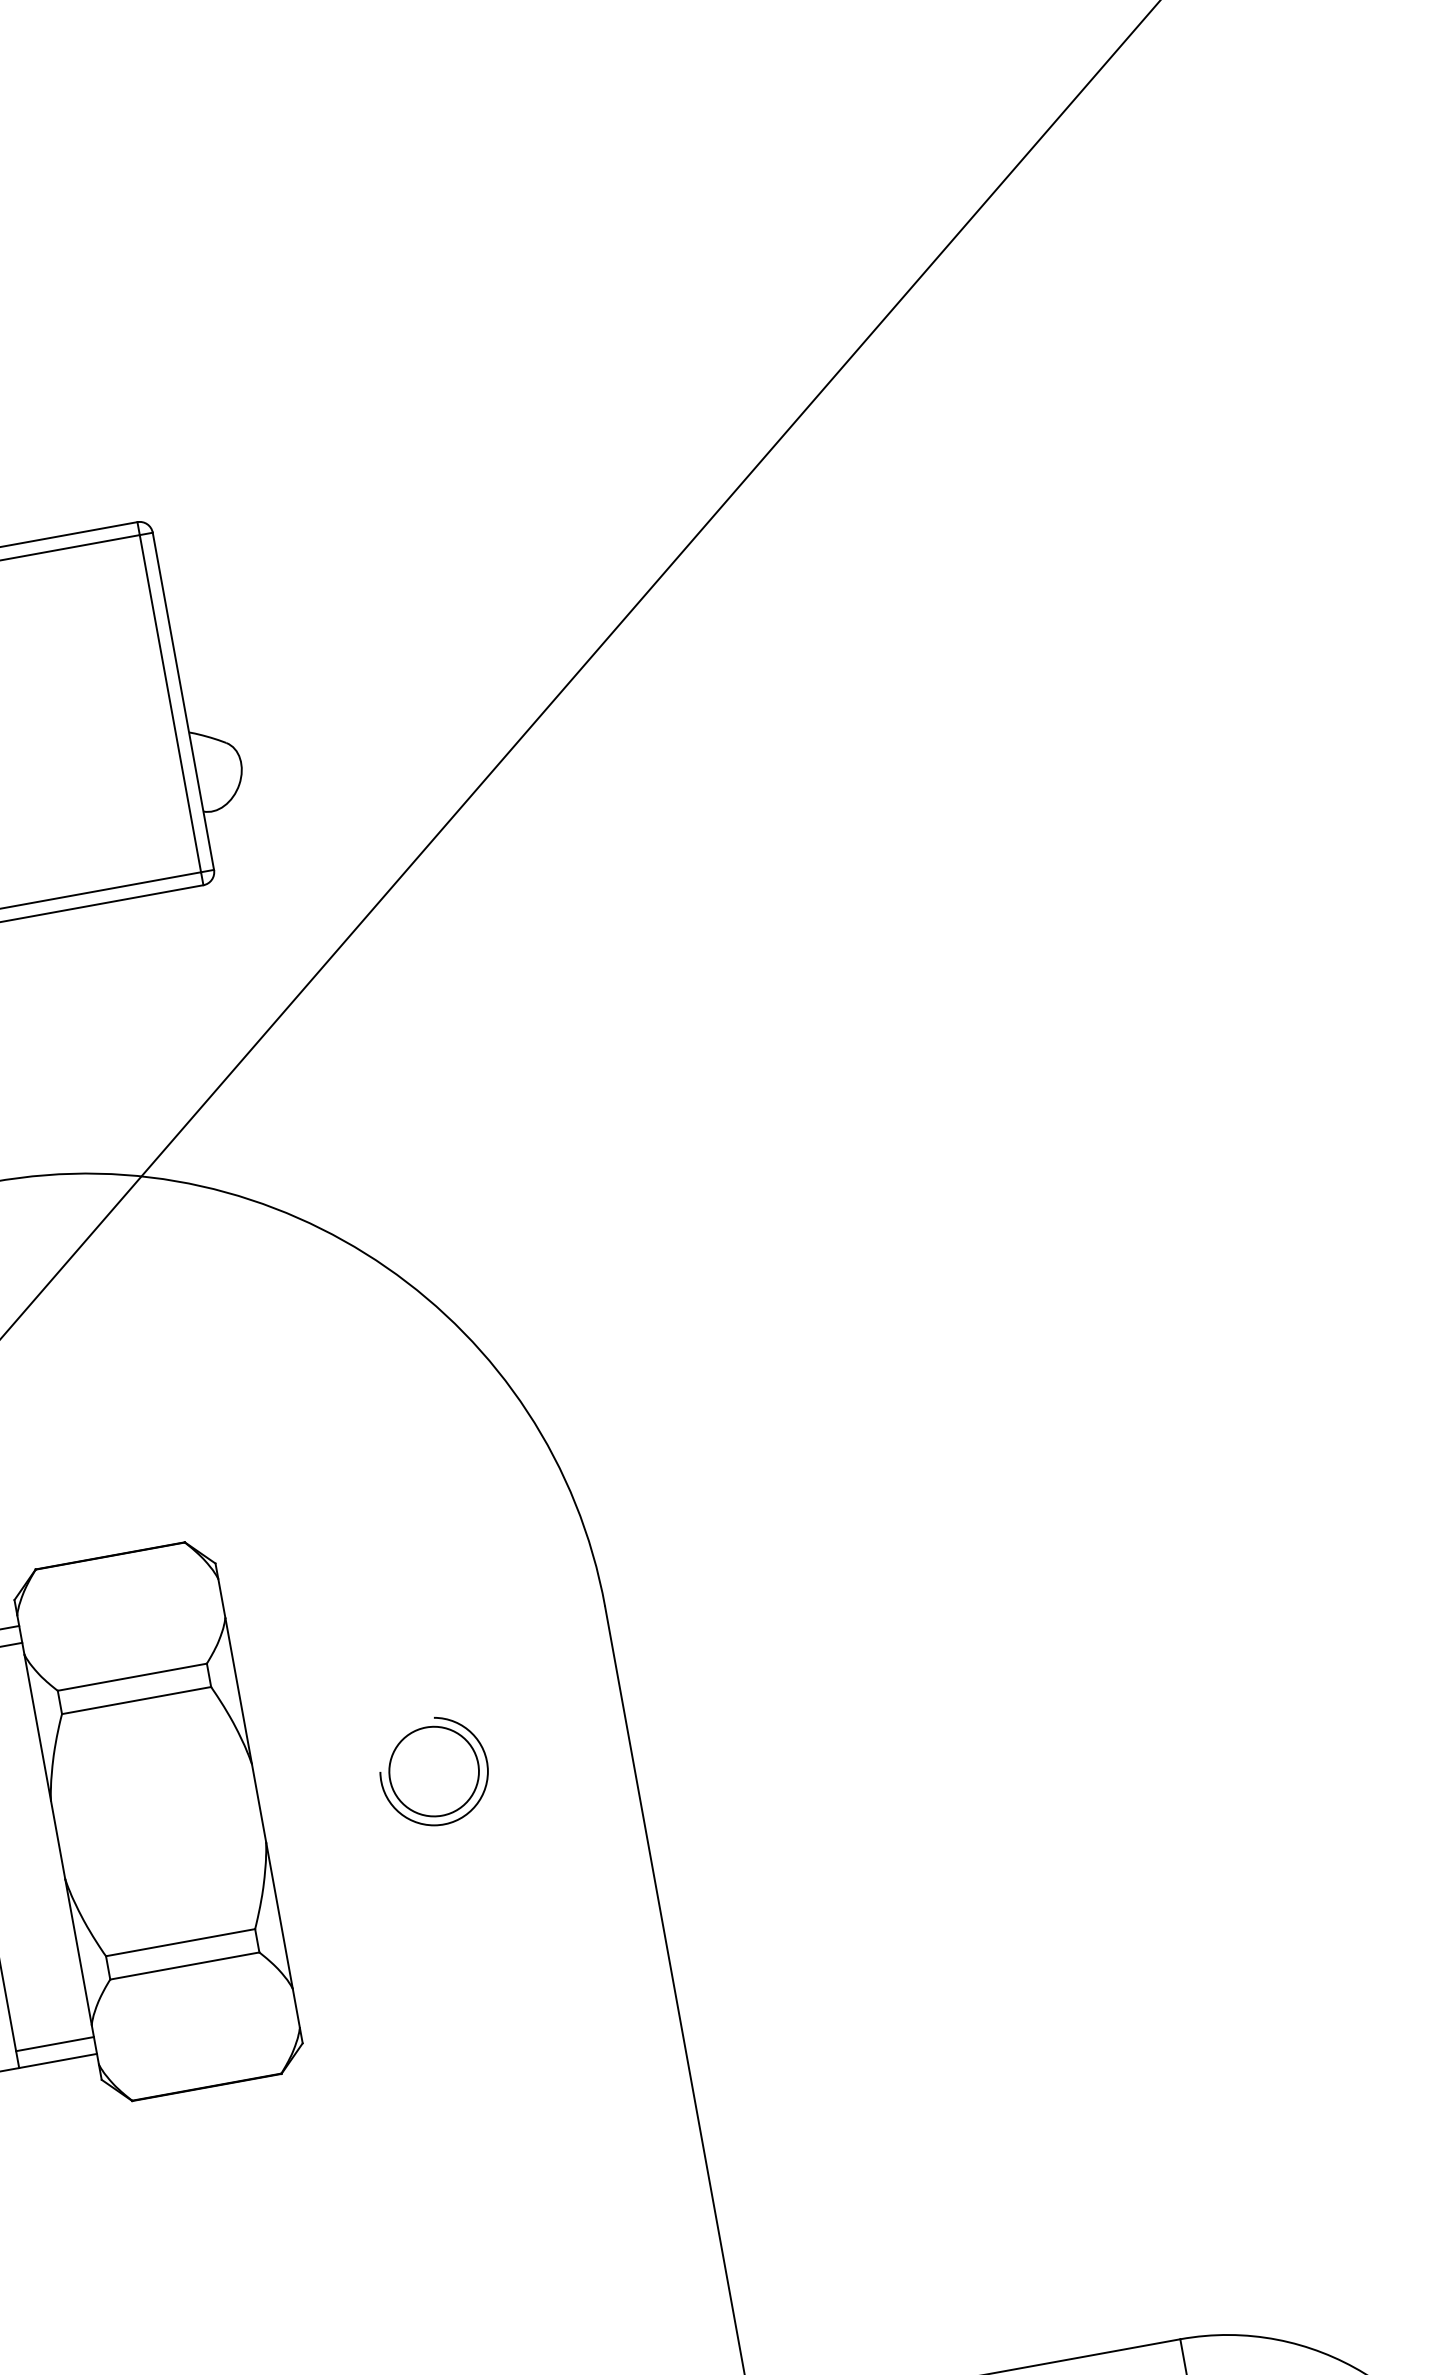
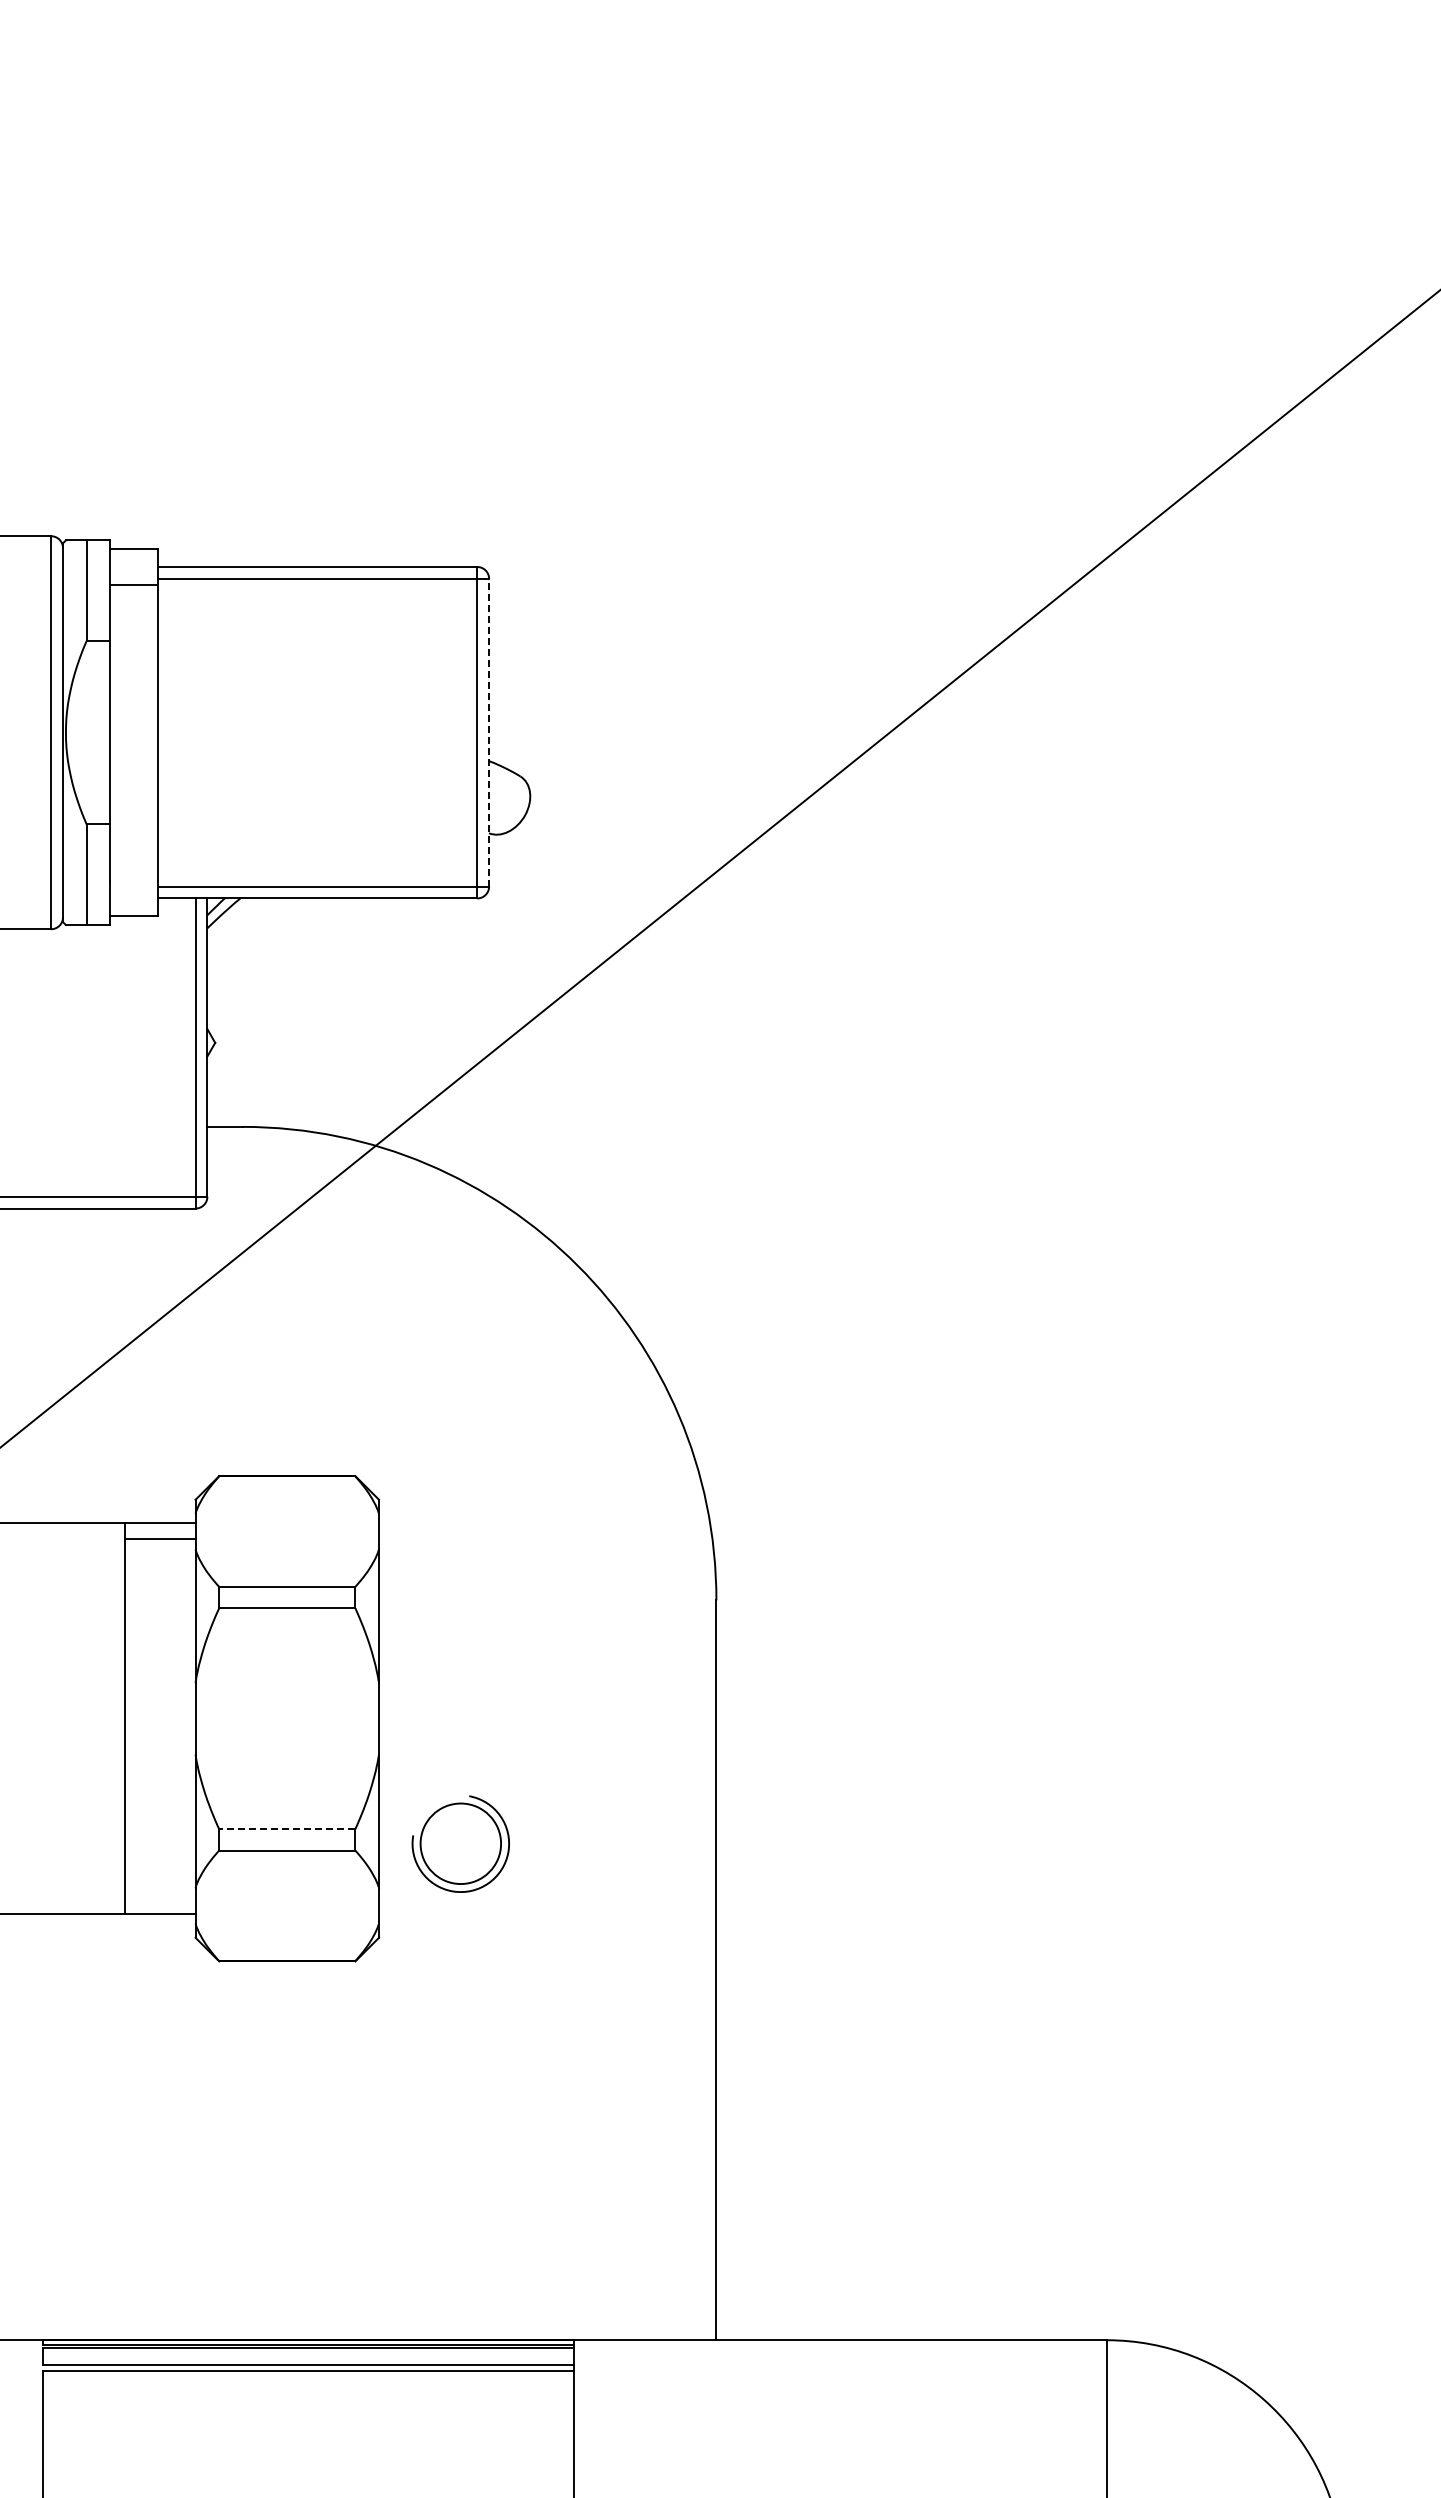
line: (183, 701) -> (489, 732), solid -> dashed
part: (433, 1771) -> (460, 1843), moved
line: (179, 1943) -> (286, 1829), solid -> dashed
line: (54, 2044) -> (159, 1898), removed

